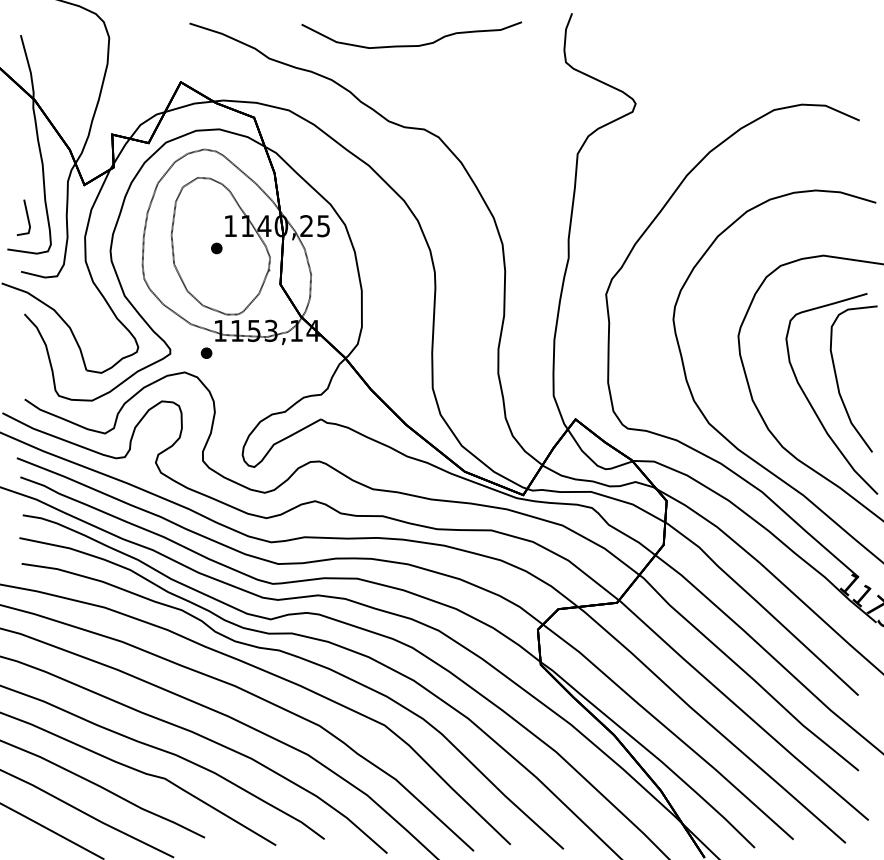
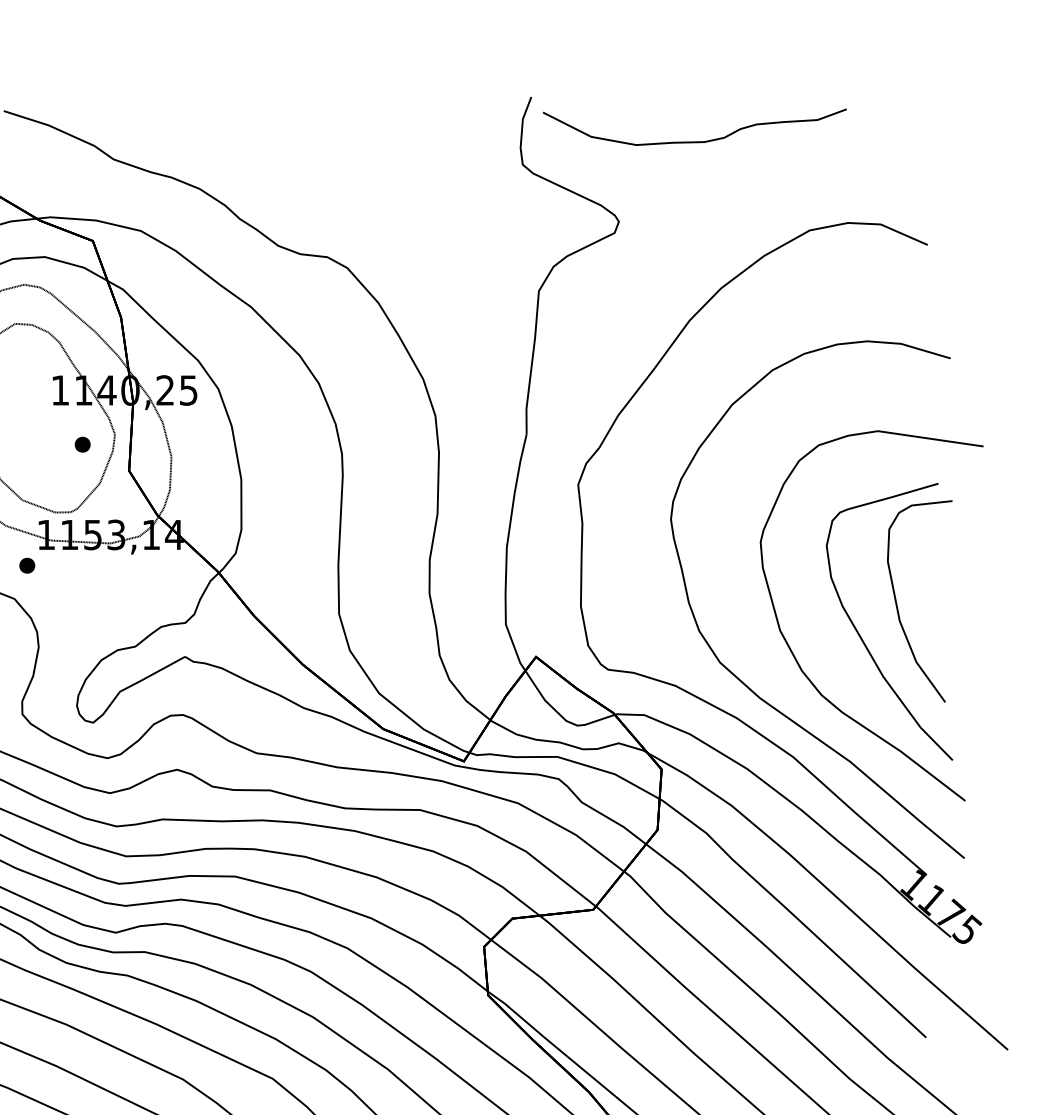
curve: (411, 45) -> (694, 141), moved
part: (216, 248) -> (82, 444), moved

